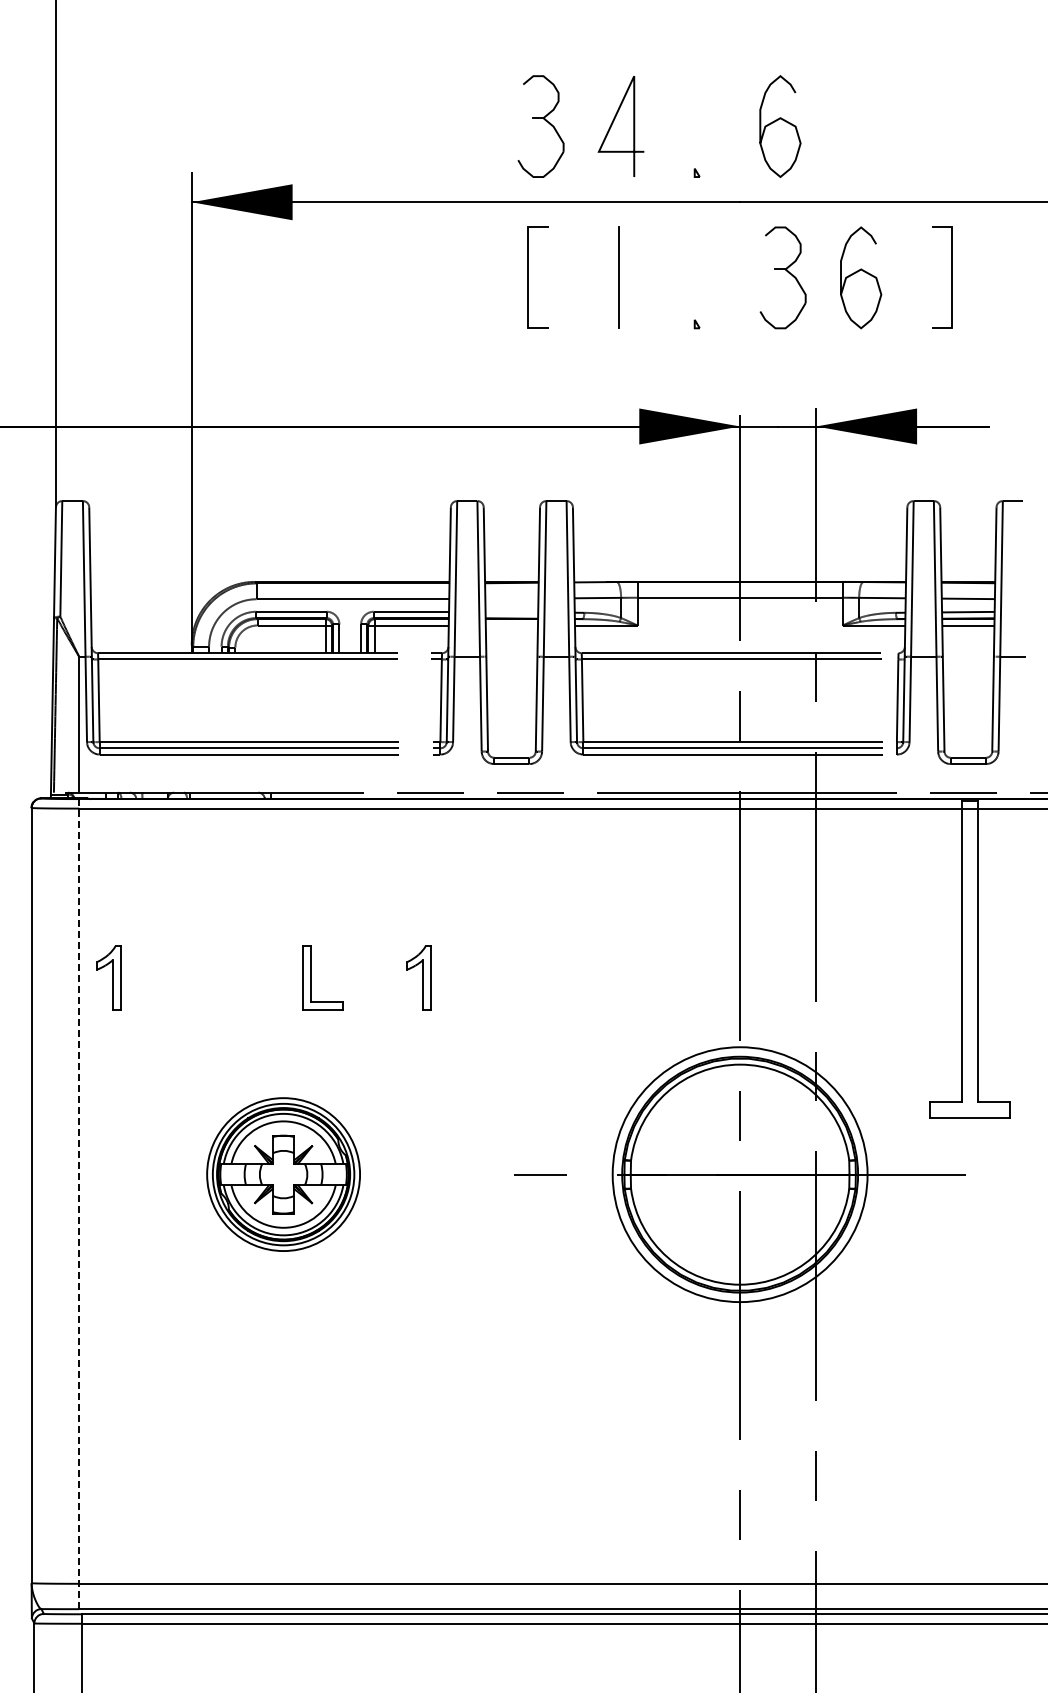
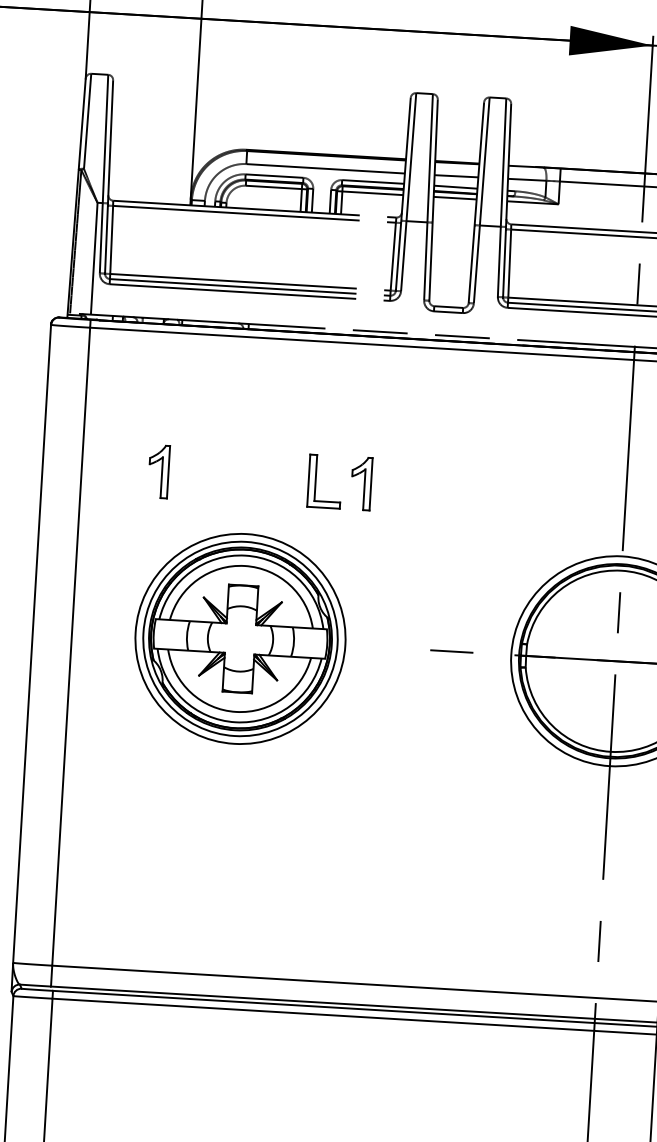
line: (511, 598) -> (456, 175), added
line: (511, 611) -> (455, 186), added
line: (511, 625) -> (454, 198), added
part: (108, 977) -> (158, 471), moved
part: (311, 977) -> (315, 480), moved
part: (283, 1174) -> (240, 638), size x1.67
line: (79, 1204) -> (71, 653), dashed -> solid

